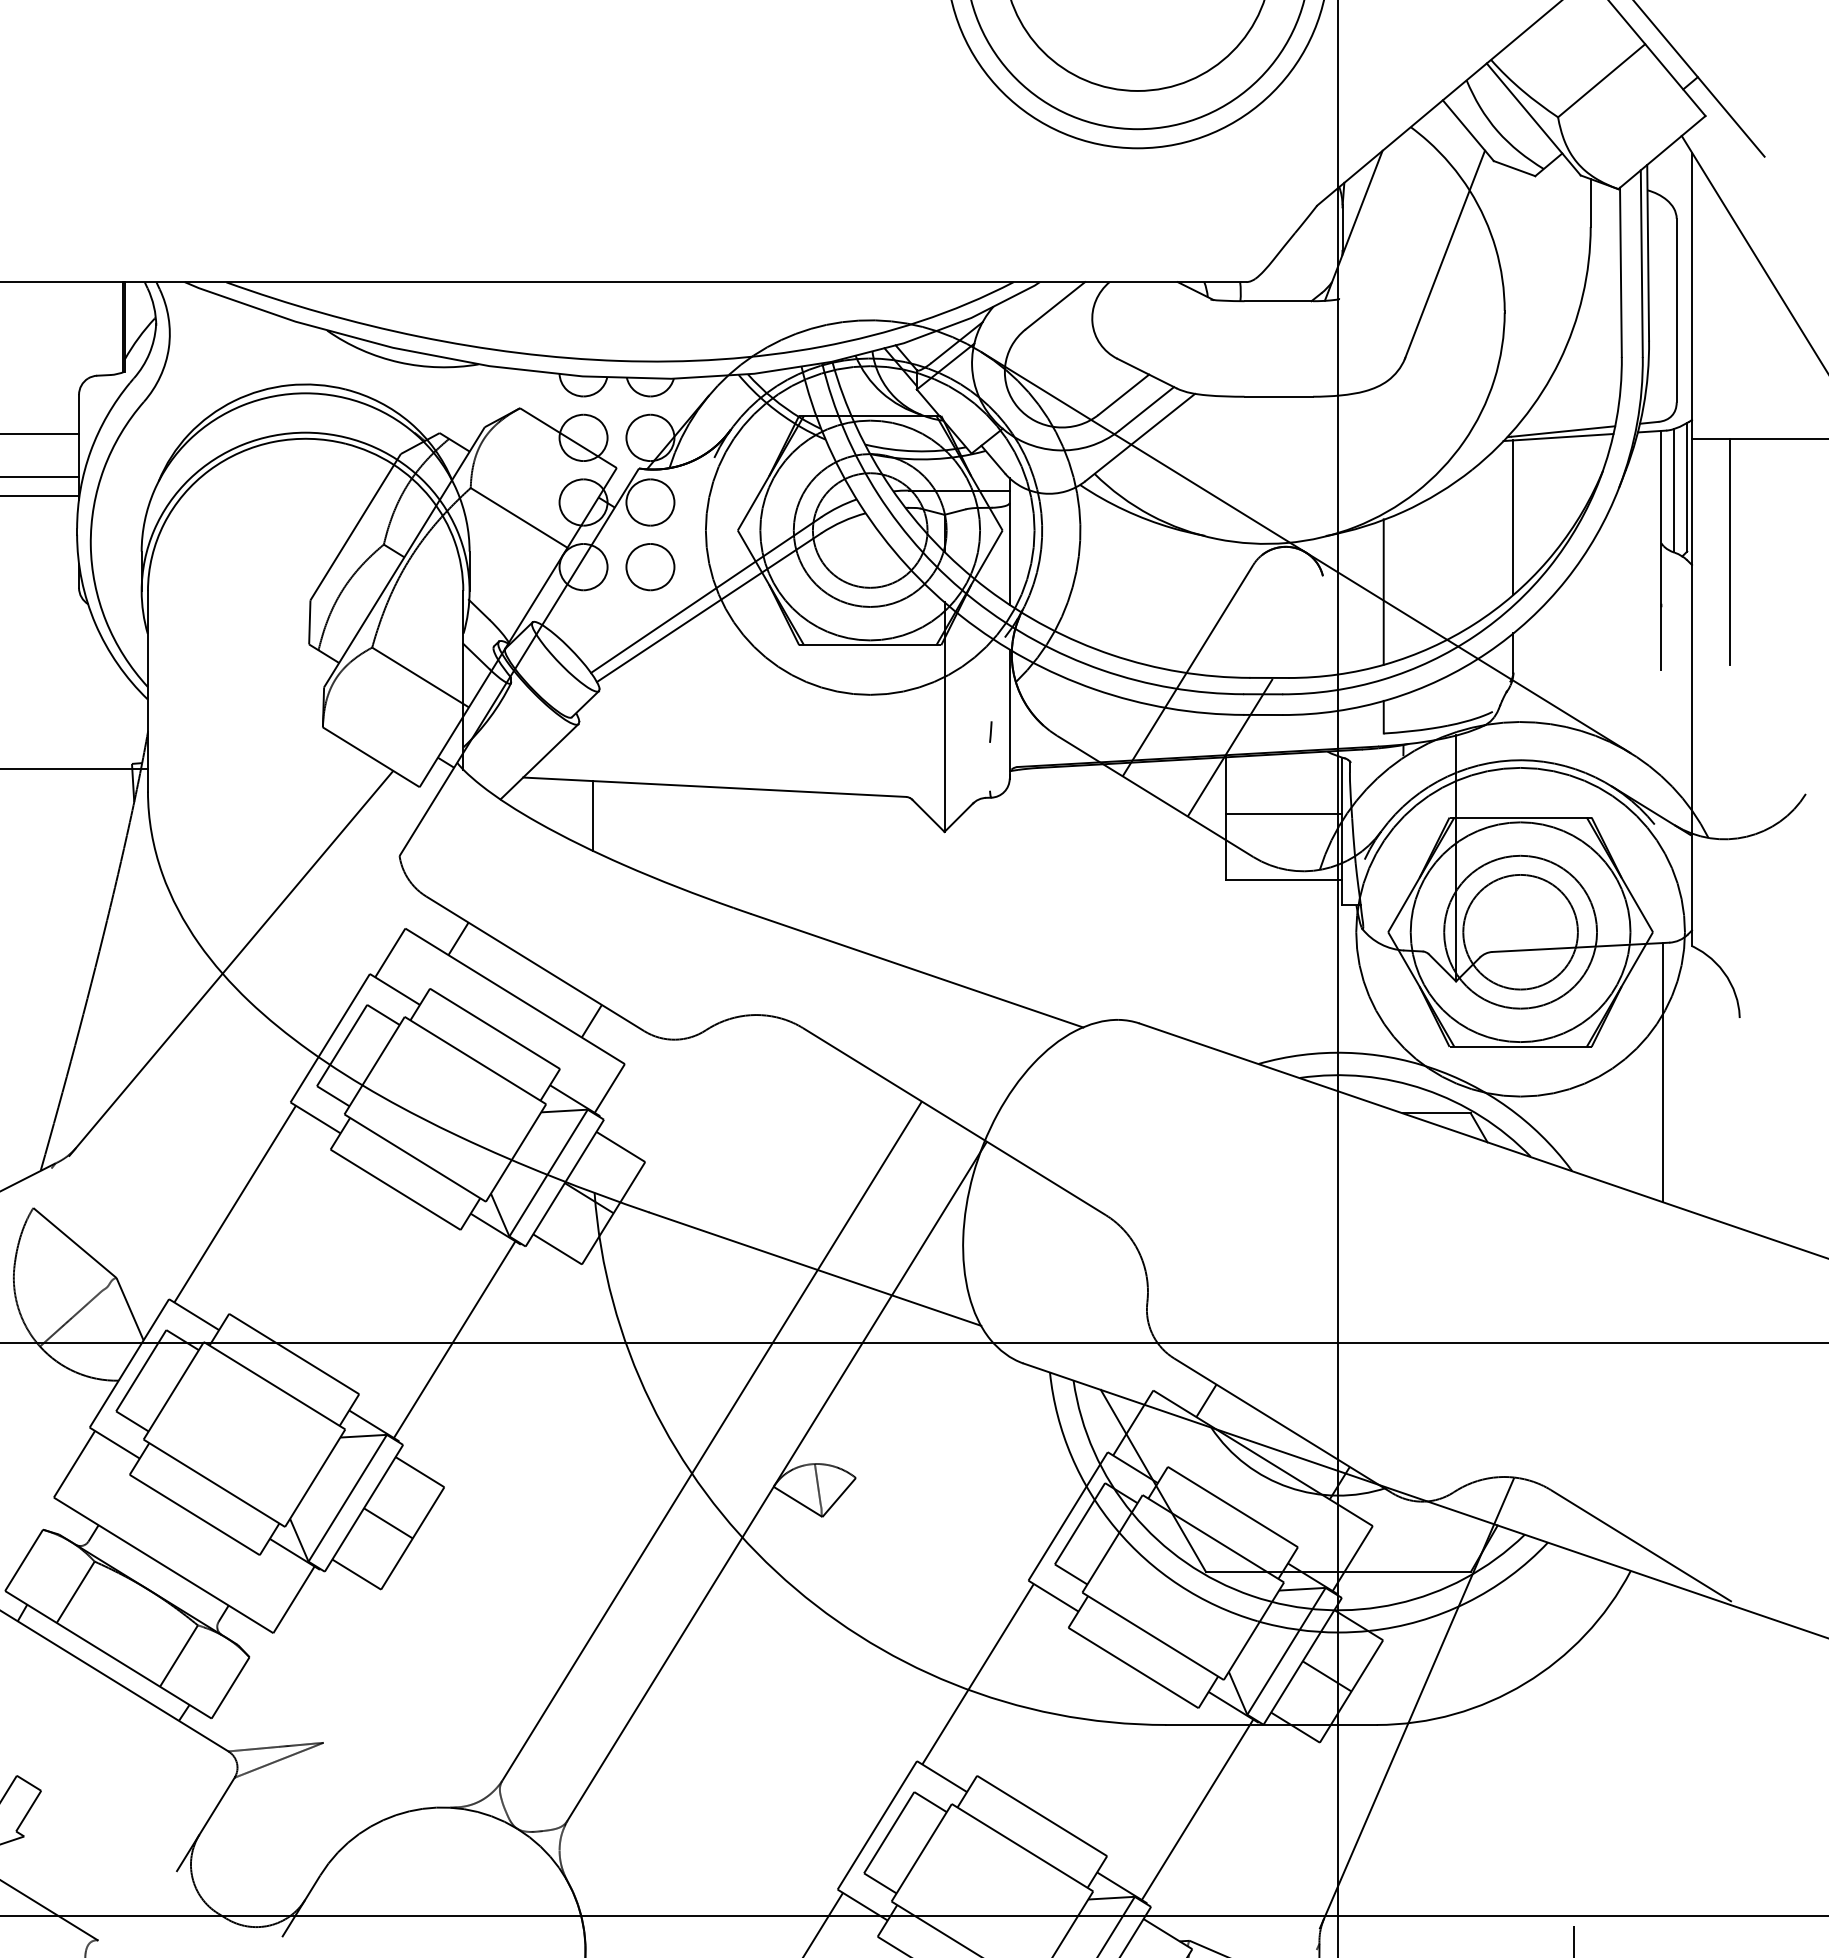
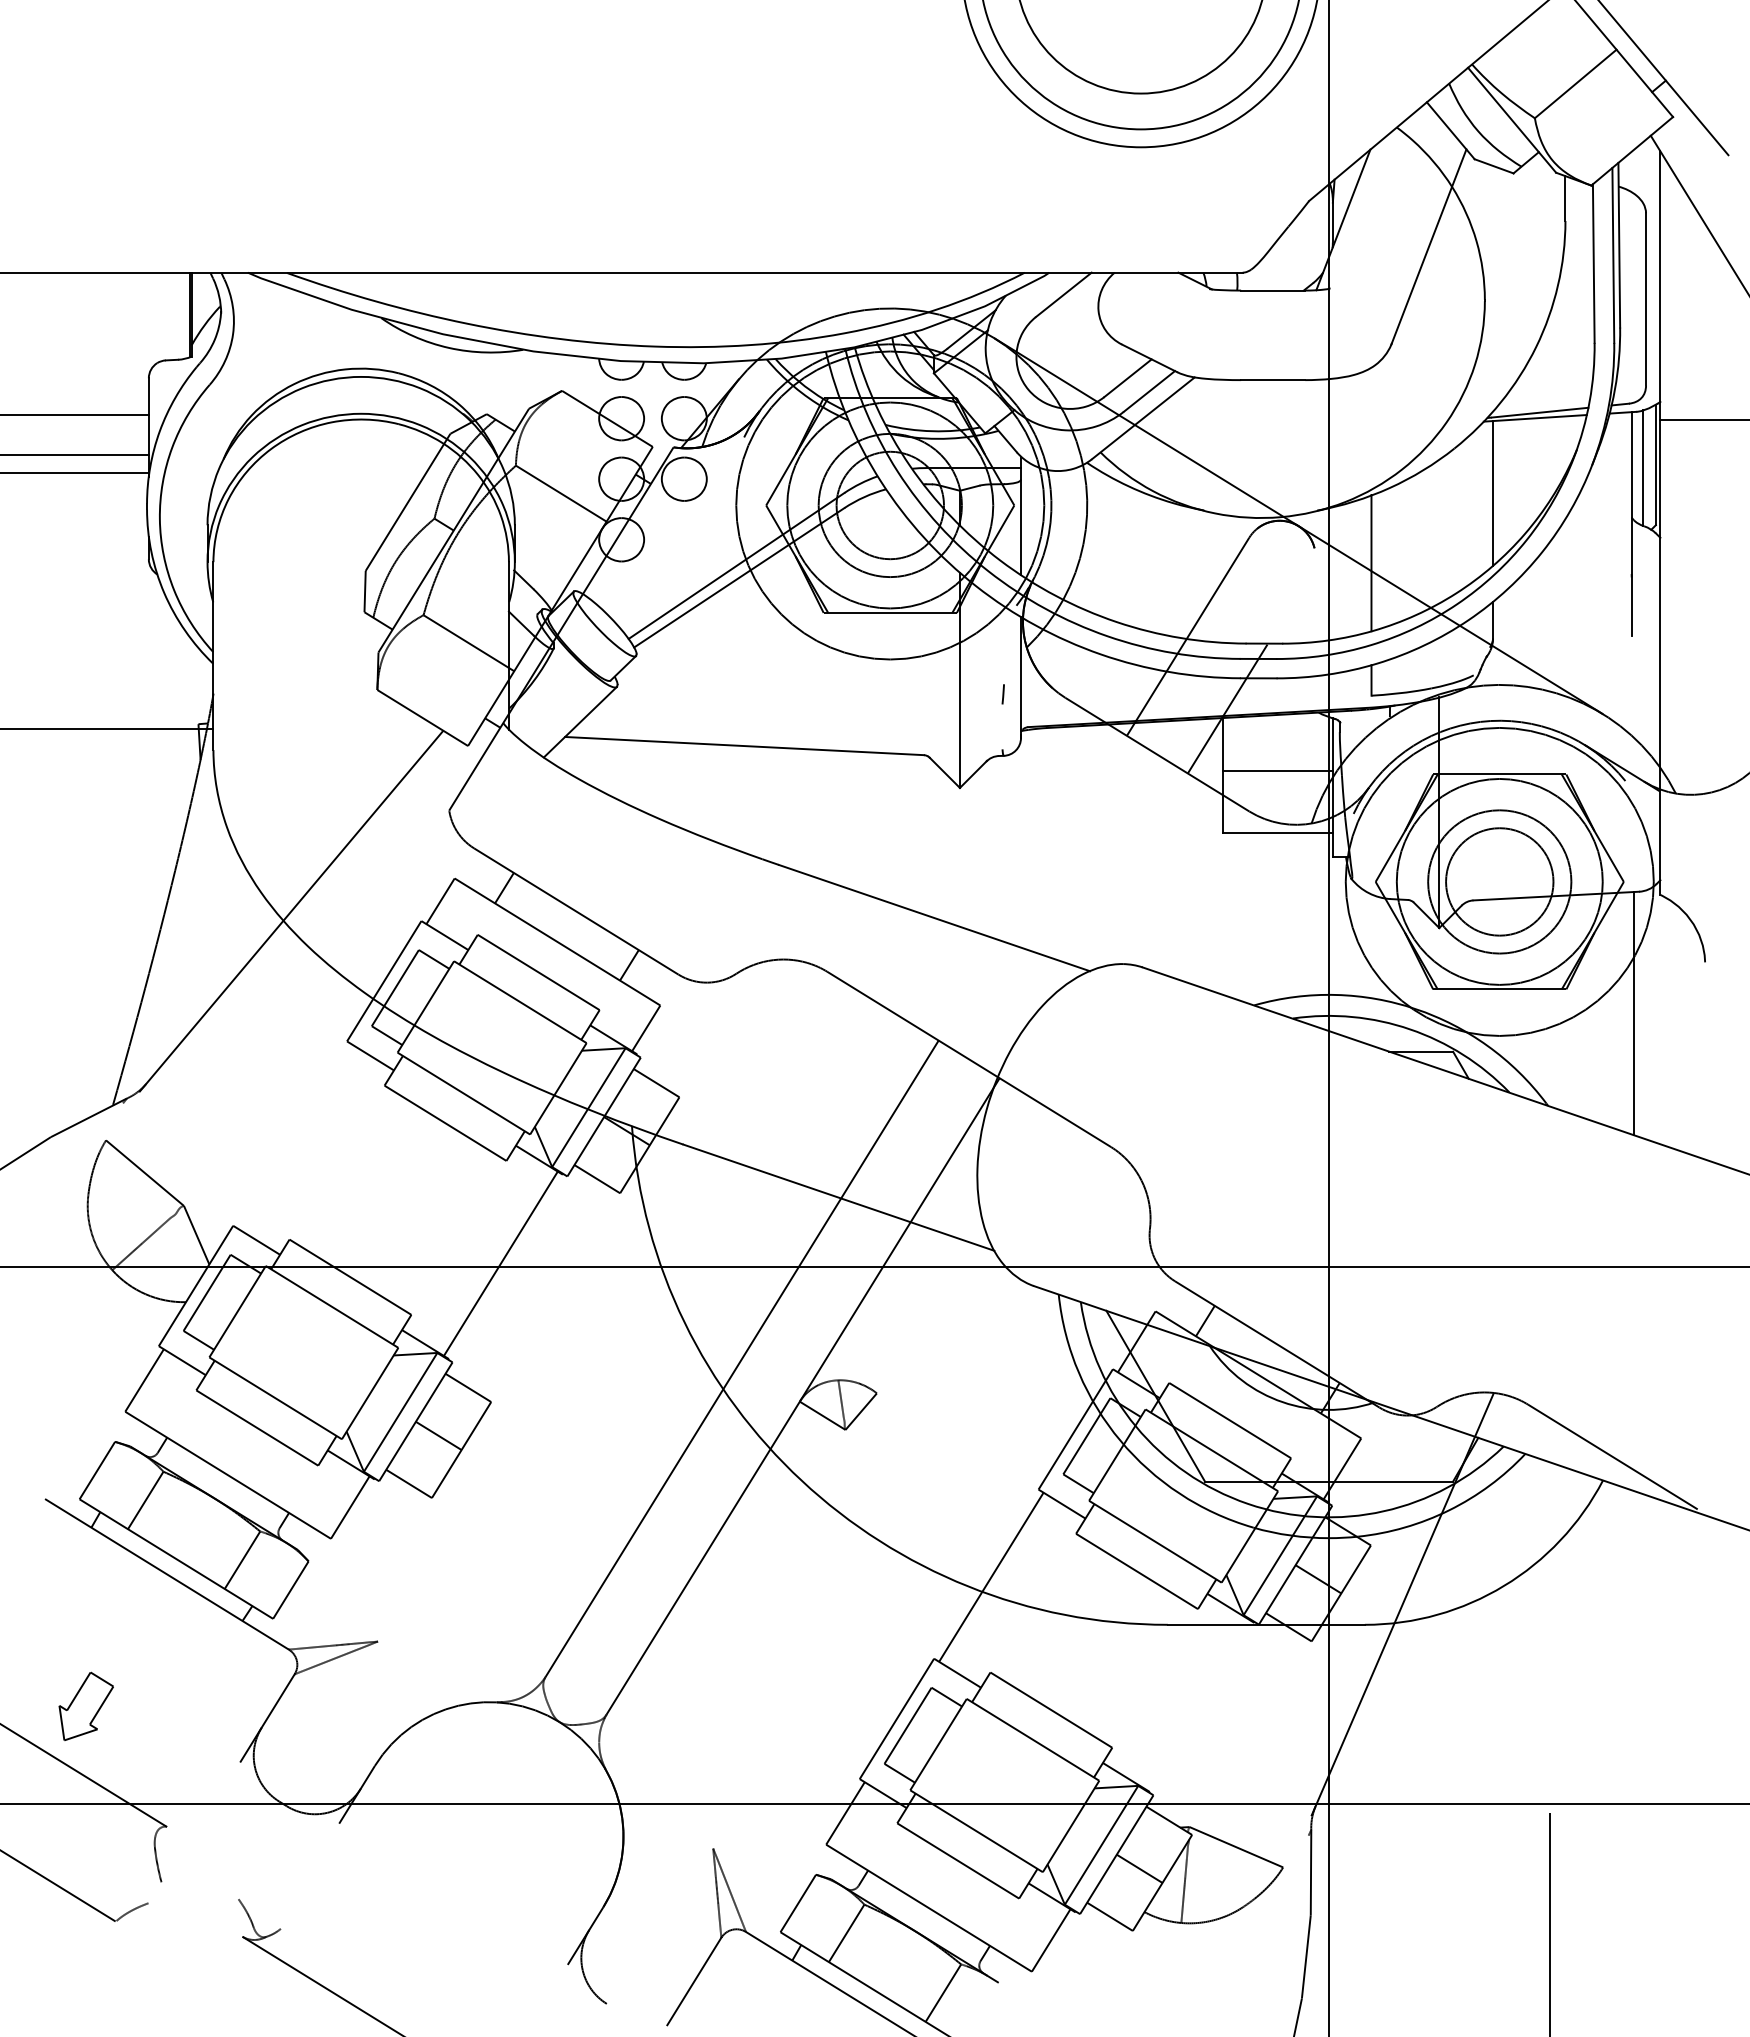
line: (1730, 551) -> (1696, 525), removed
part: (650, 566) -> (684, 539), removed
line: (593, 815) -> (630, 772), removed
line: (235, 1203) -> (295, 1136), removed
line: (1196, 1808) -> (1196, 1703), removed

